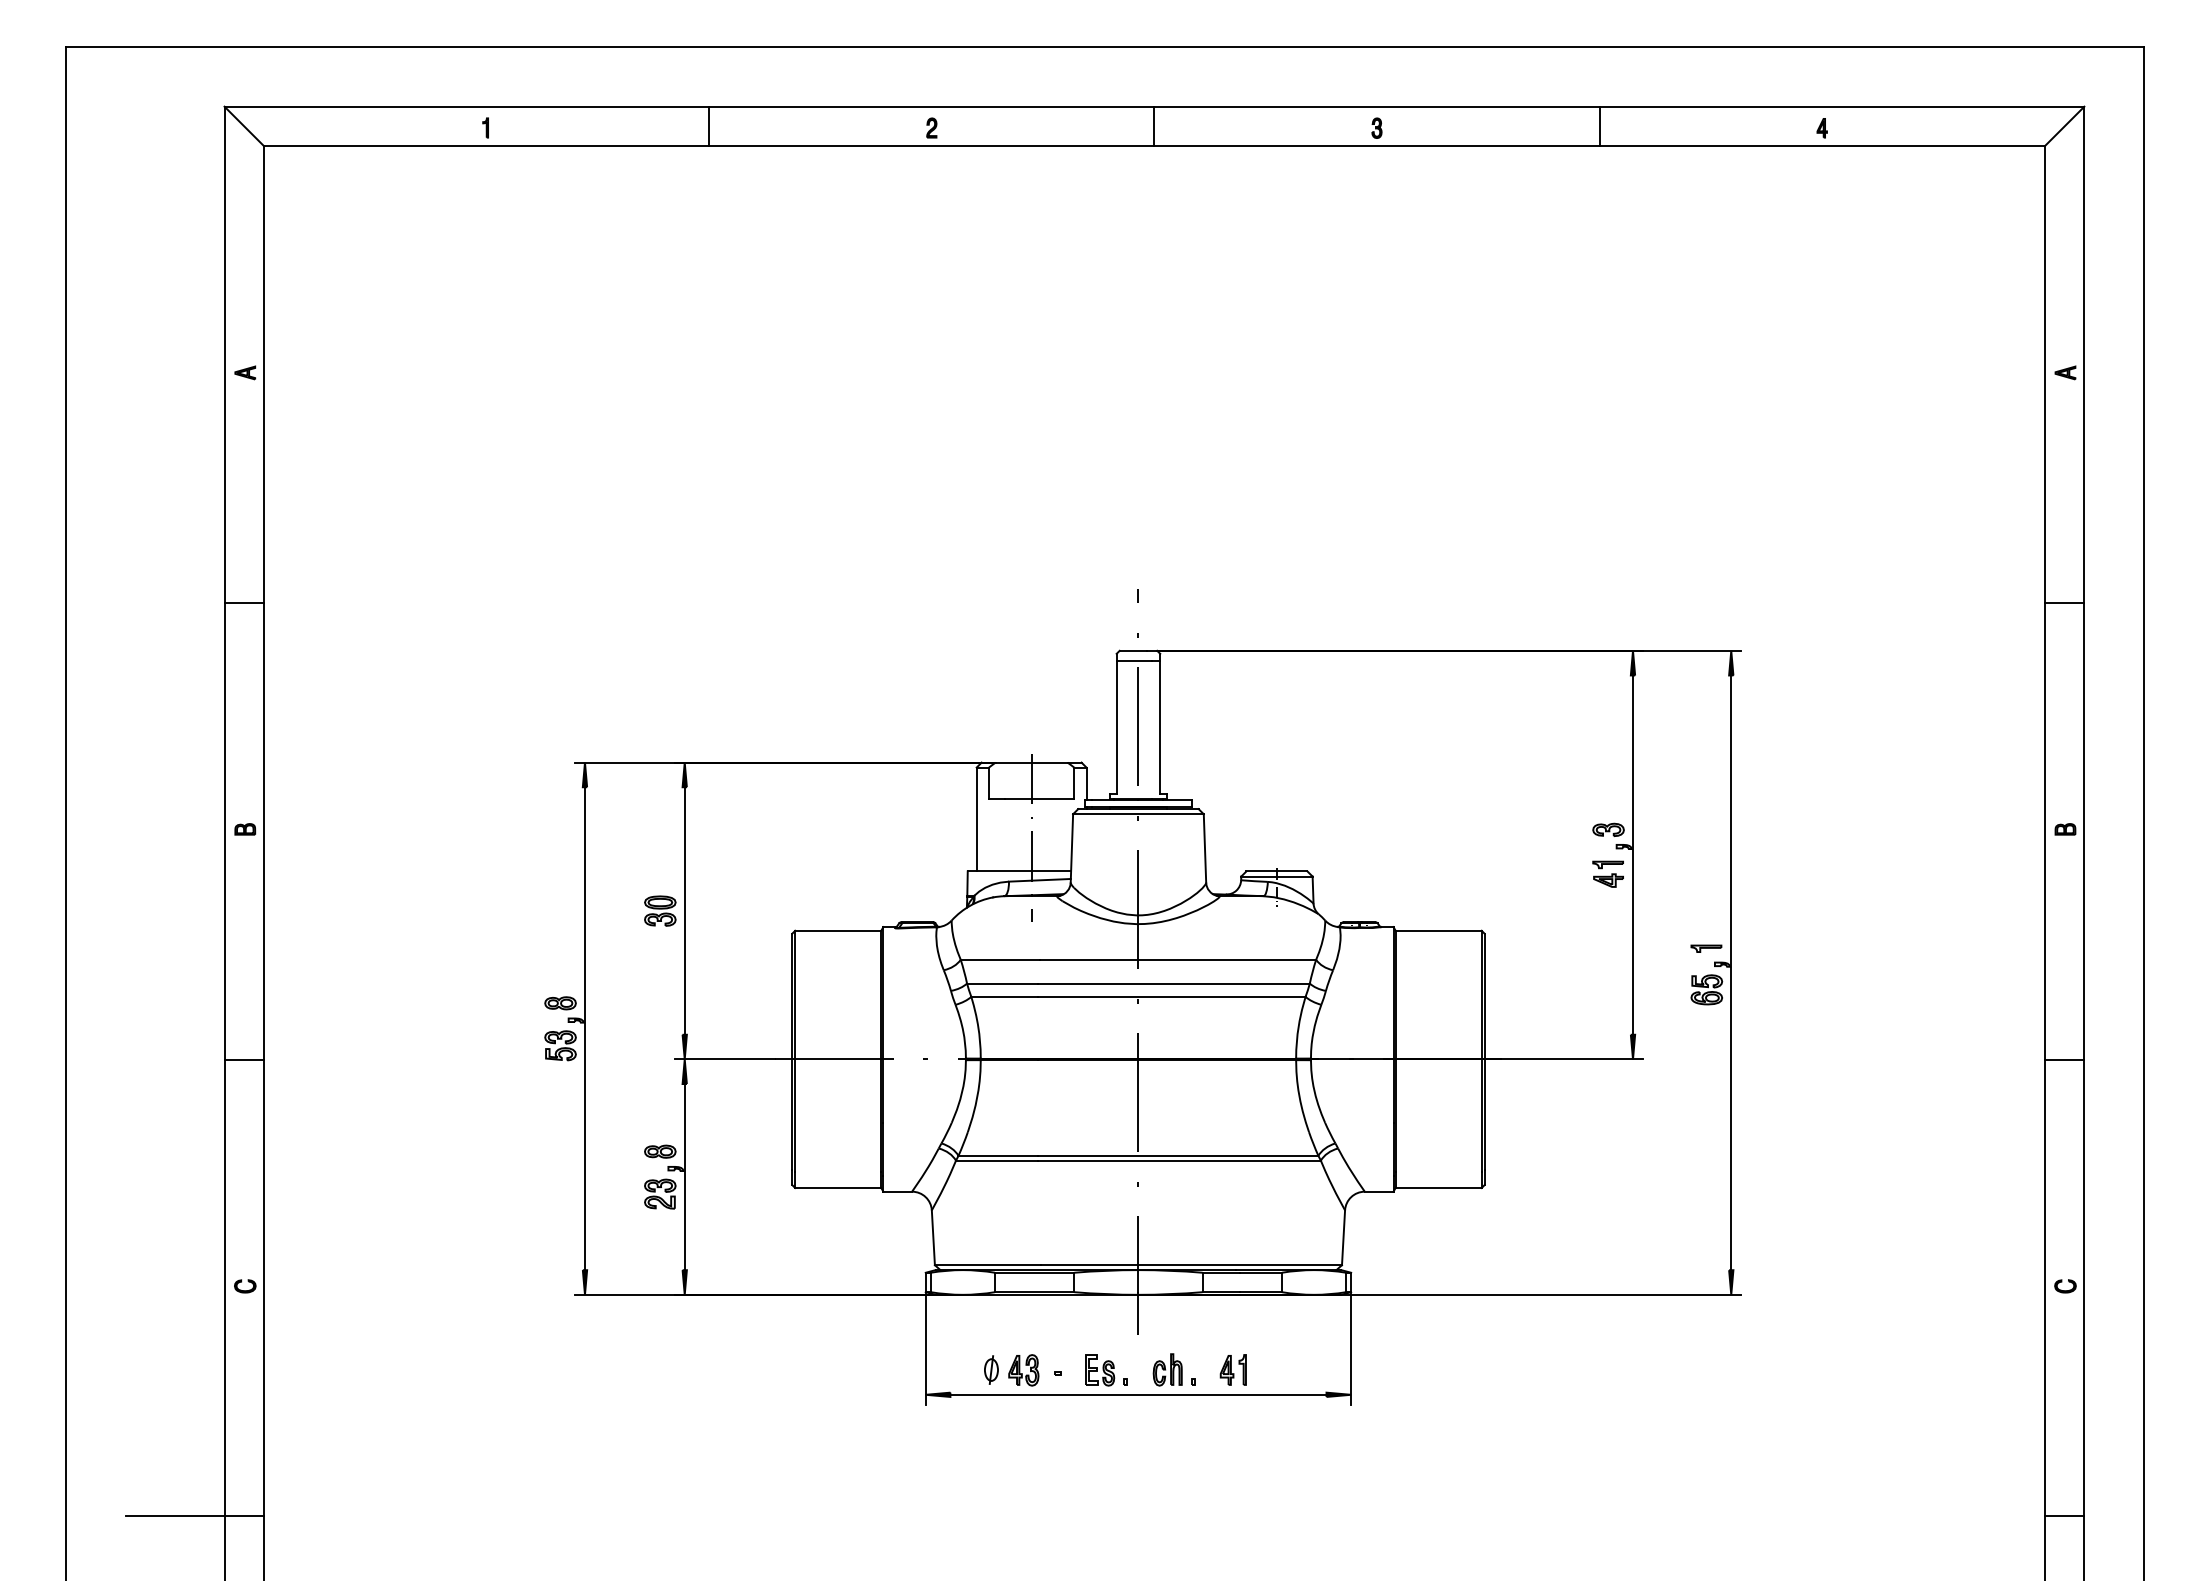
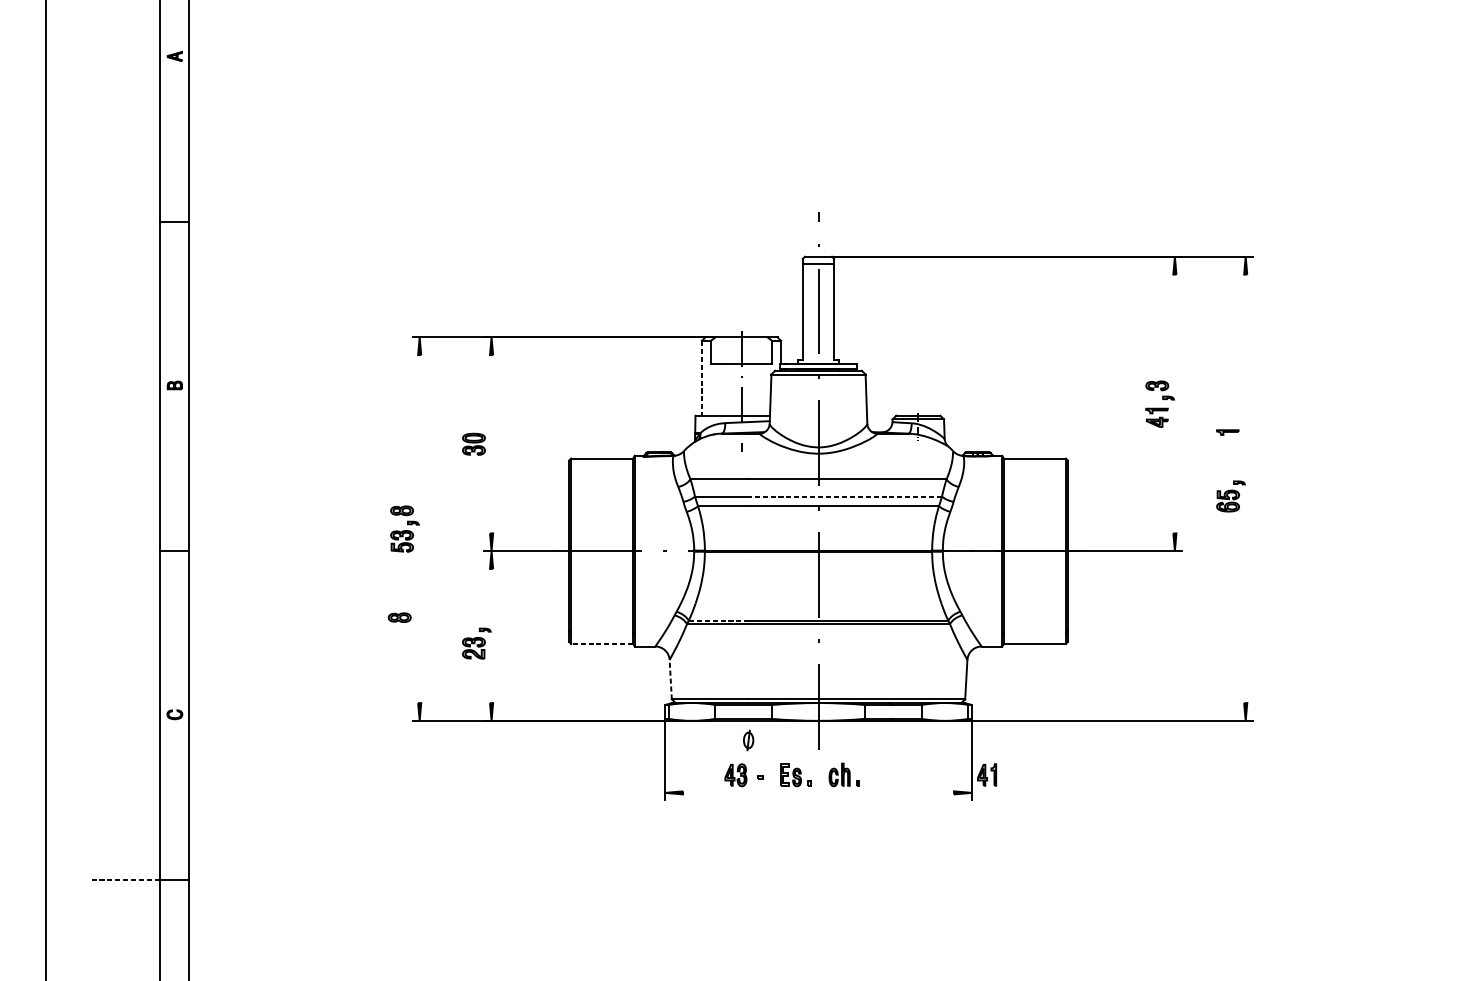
line: (976, 819) -> (701, 378), solid -> dashed
line: (1632, 854) -> (1174, 403), removed
line: (684, 910) -> (491, 443), removed
part: (1706, 948) -> (1227, 432), moved
line: (1731, 972) -> (1245, 488), removed
line: (1174, 983) -> (844, 496), solid -> dashed
line: (584, 1028) -> (419, 528), removed
part: (660, 1151) -> (399, 617), moved
line: (998, 1155) -> (717, 620), solid -> dashed
line: (684, 1177) -> (491, 636), removed
line: (837, 1188) -> (601, 644), solid -> dashed
line: (933, 1237) -> (670, 679), solid -> dashed
part: (991, 1369) -> (748, 740), moved
part: (1232, 1369) -> (986, 774), moved
line: (1138, 1394) -> (818, 792), removed
line: (174, 1516) -> (123, 880), solid -> dashed

